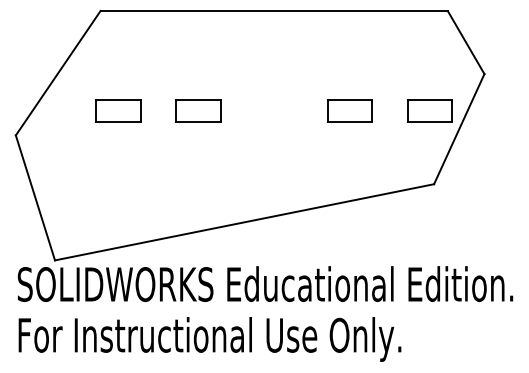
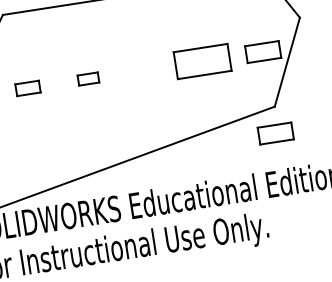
part: (118, 110) -> (28, 87), size x0.7
part: (198, 110) -> (88, 78), size x0.6
part: (349, 110) -> (202, 60), size x1.6
part: (429, 218) -> (275, 133), added

